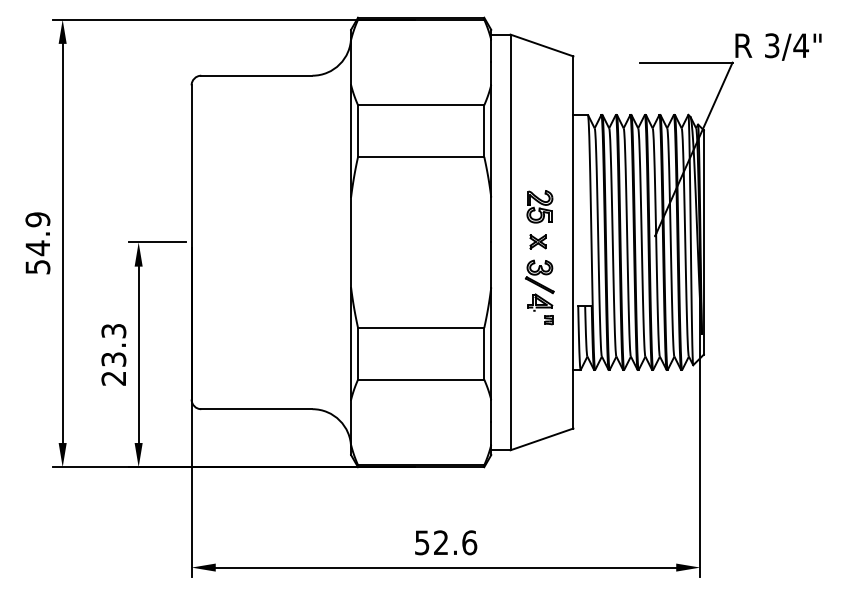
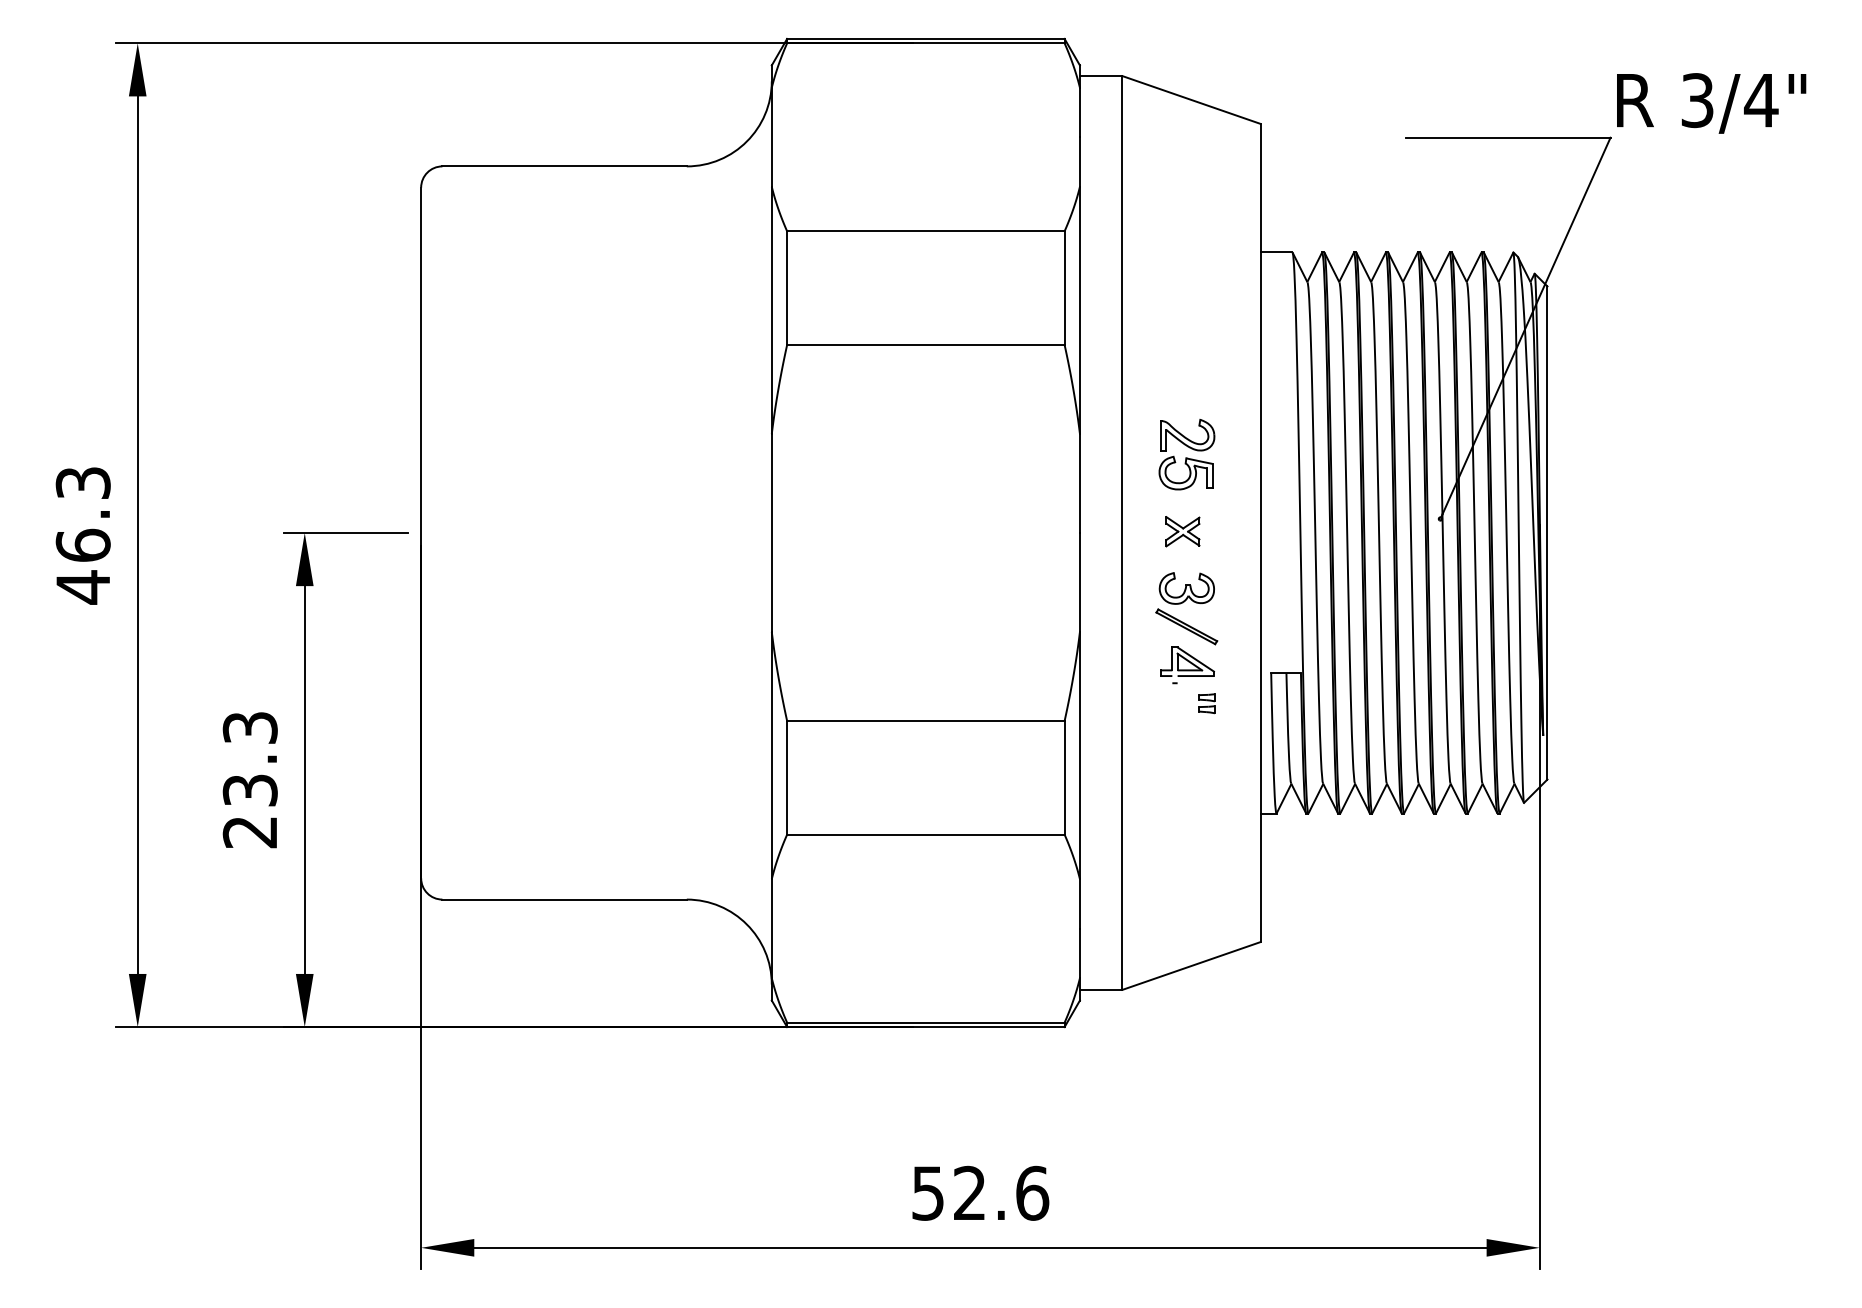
text: (37, 243) -> (82, 535), 54.9 -> 46.3

